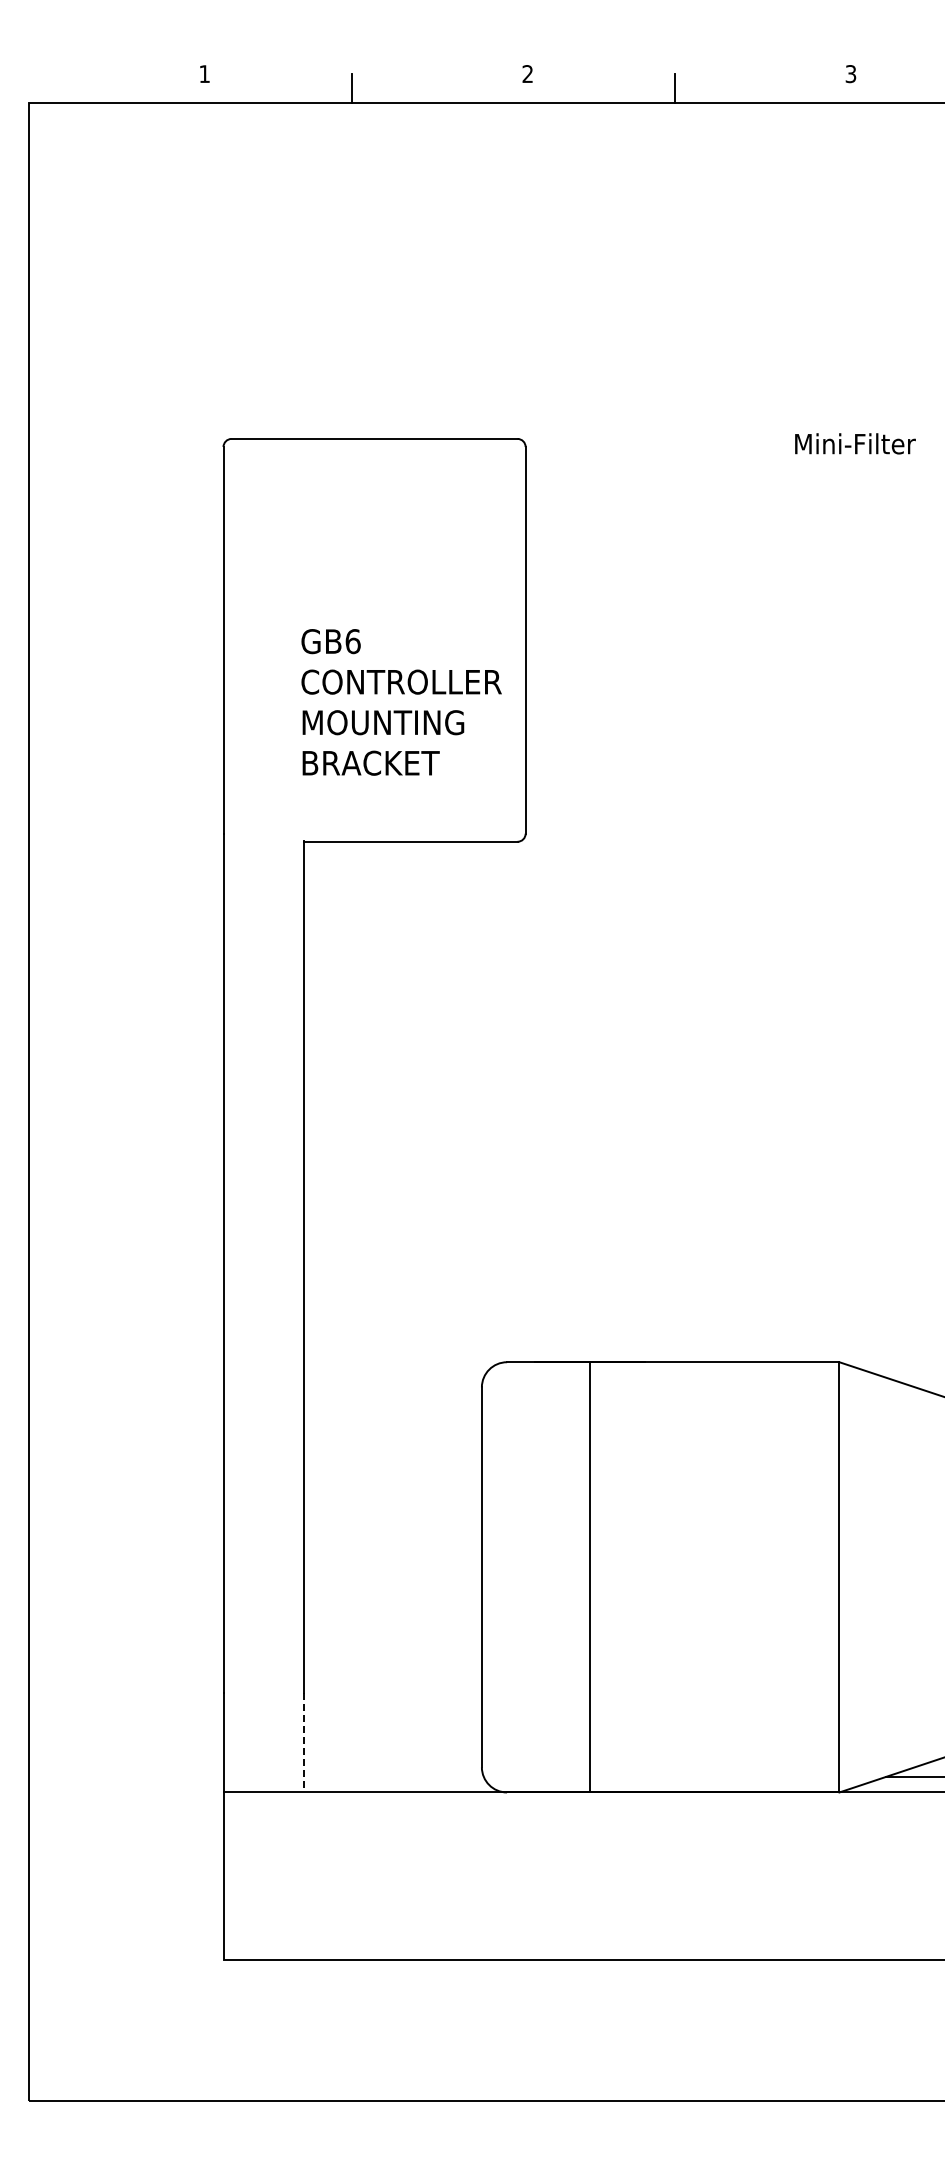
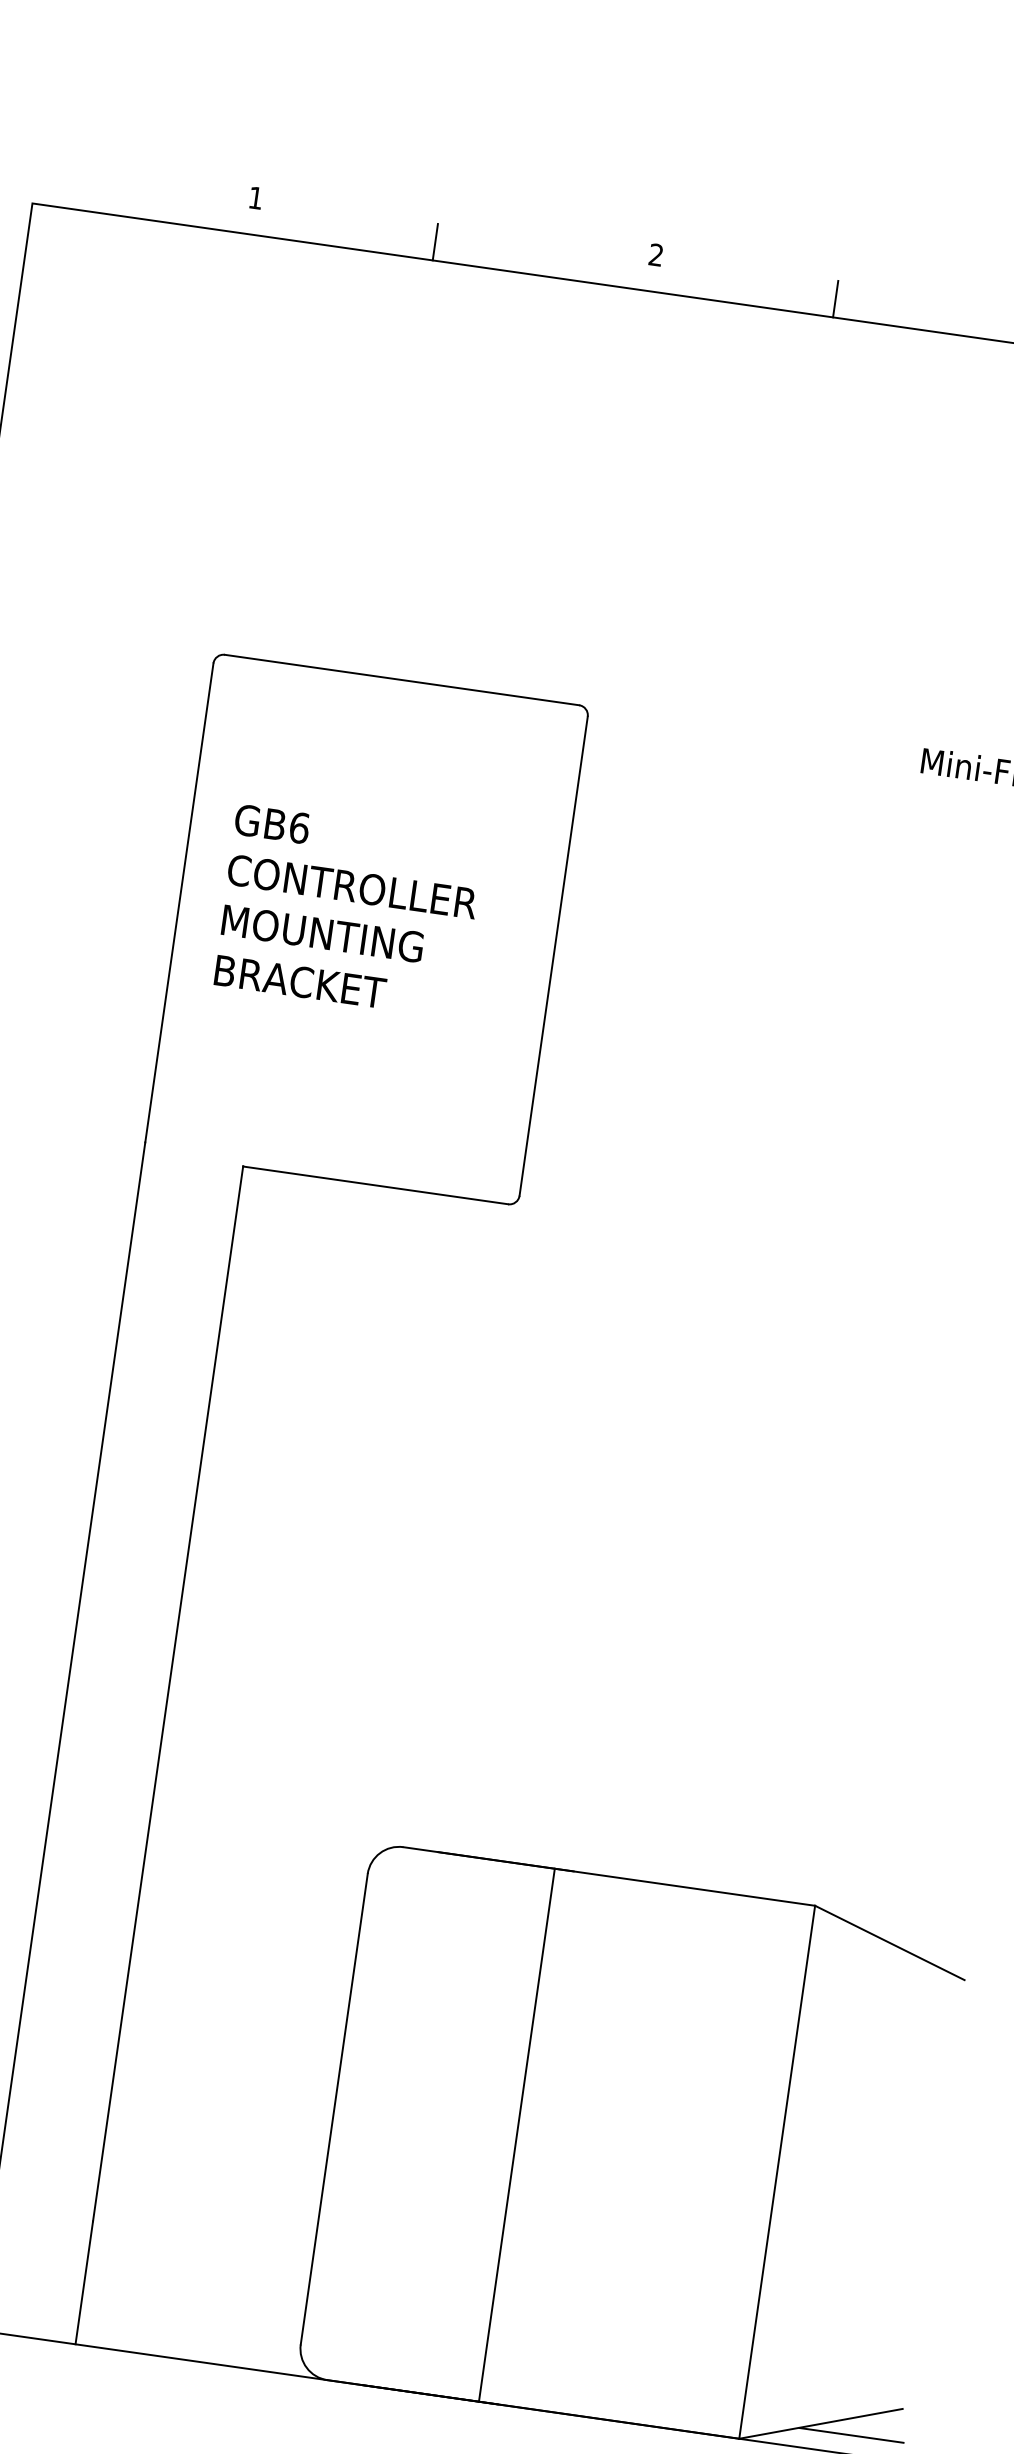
text: (401, 702) -> (348, 912), moved
line: (590, 1577) -> (517, 2135), moved
line: (303, 1742) -> (84, 2282), dashed -> solid

